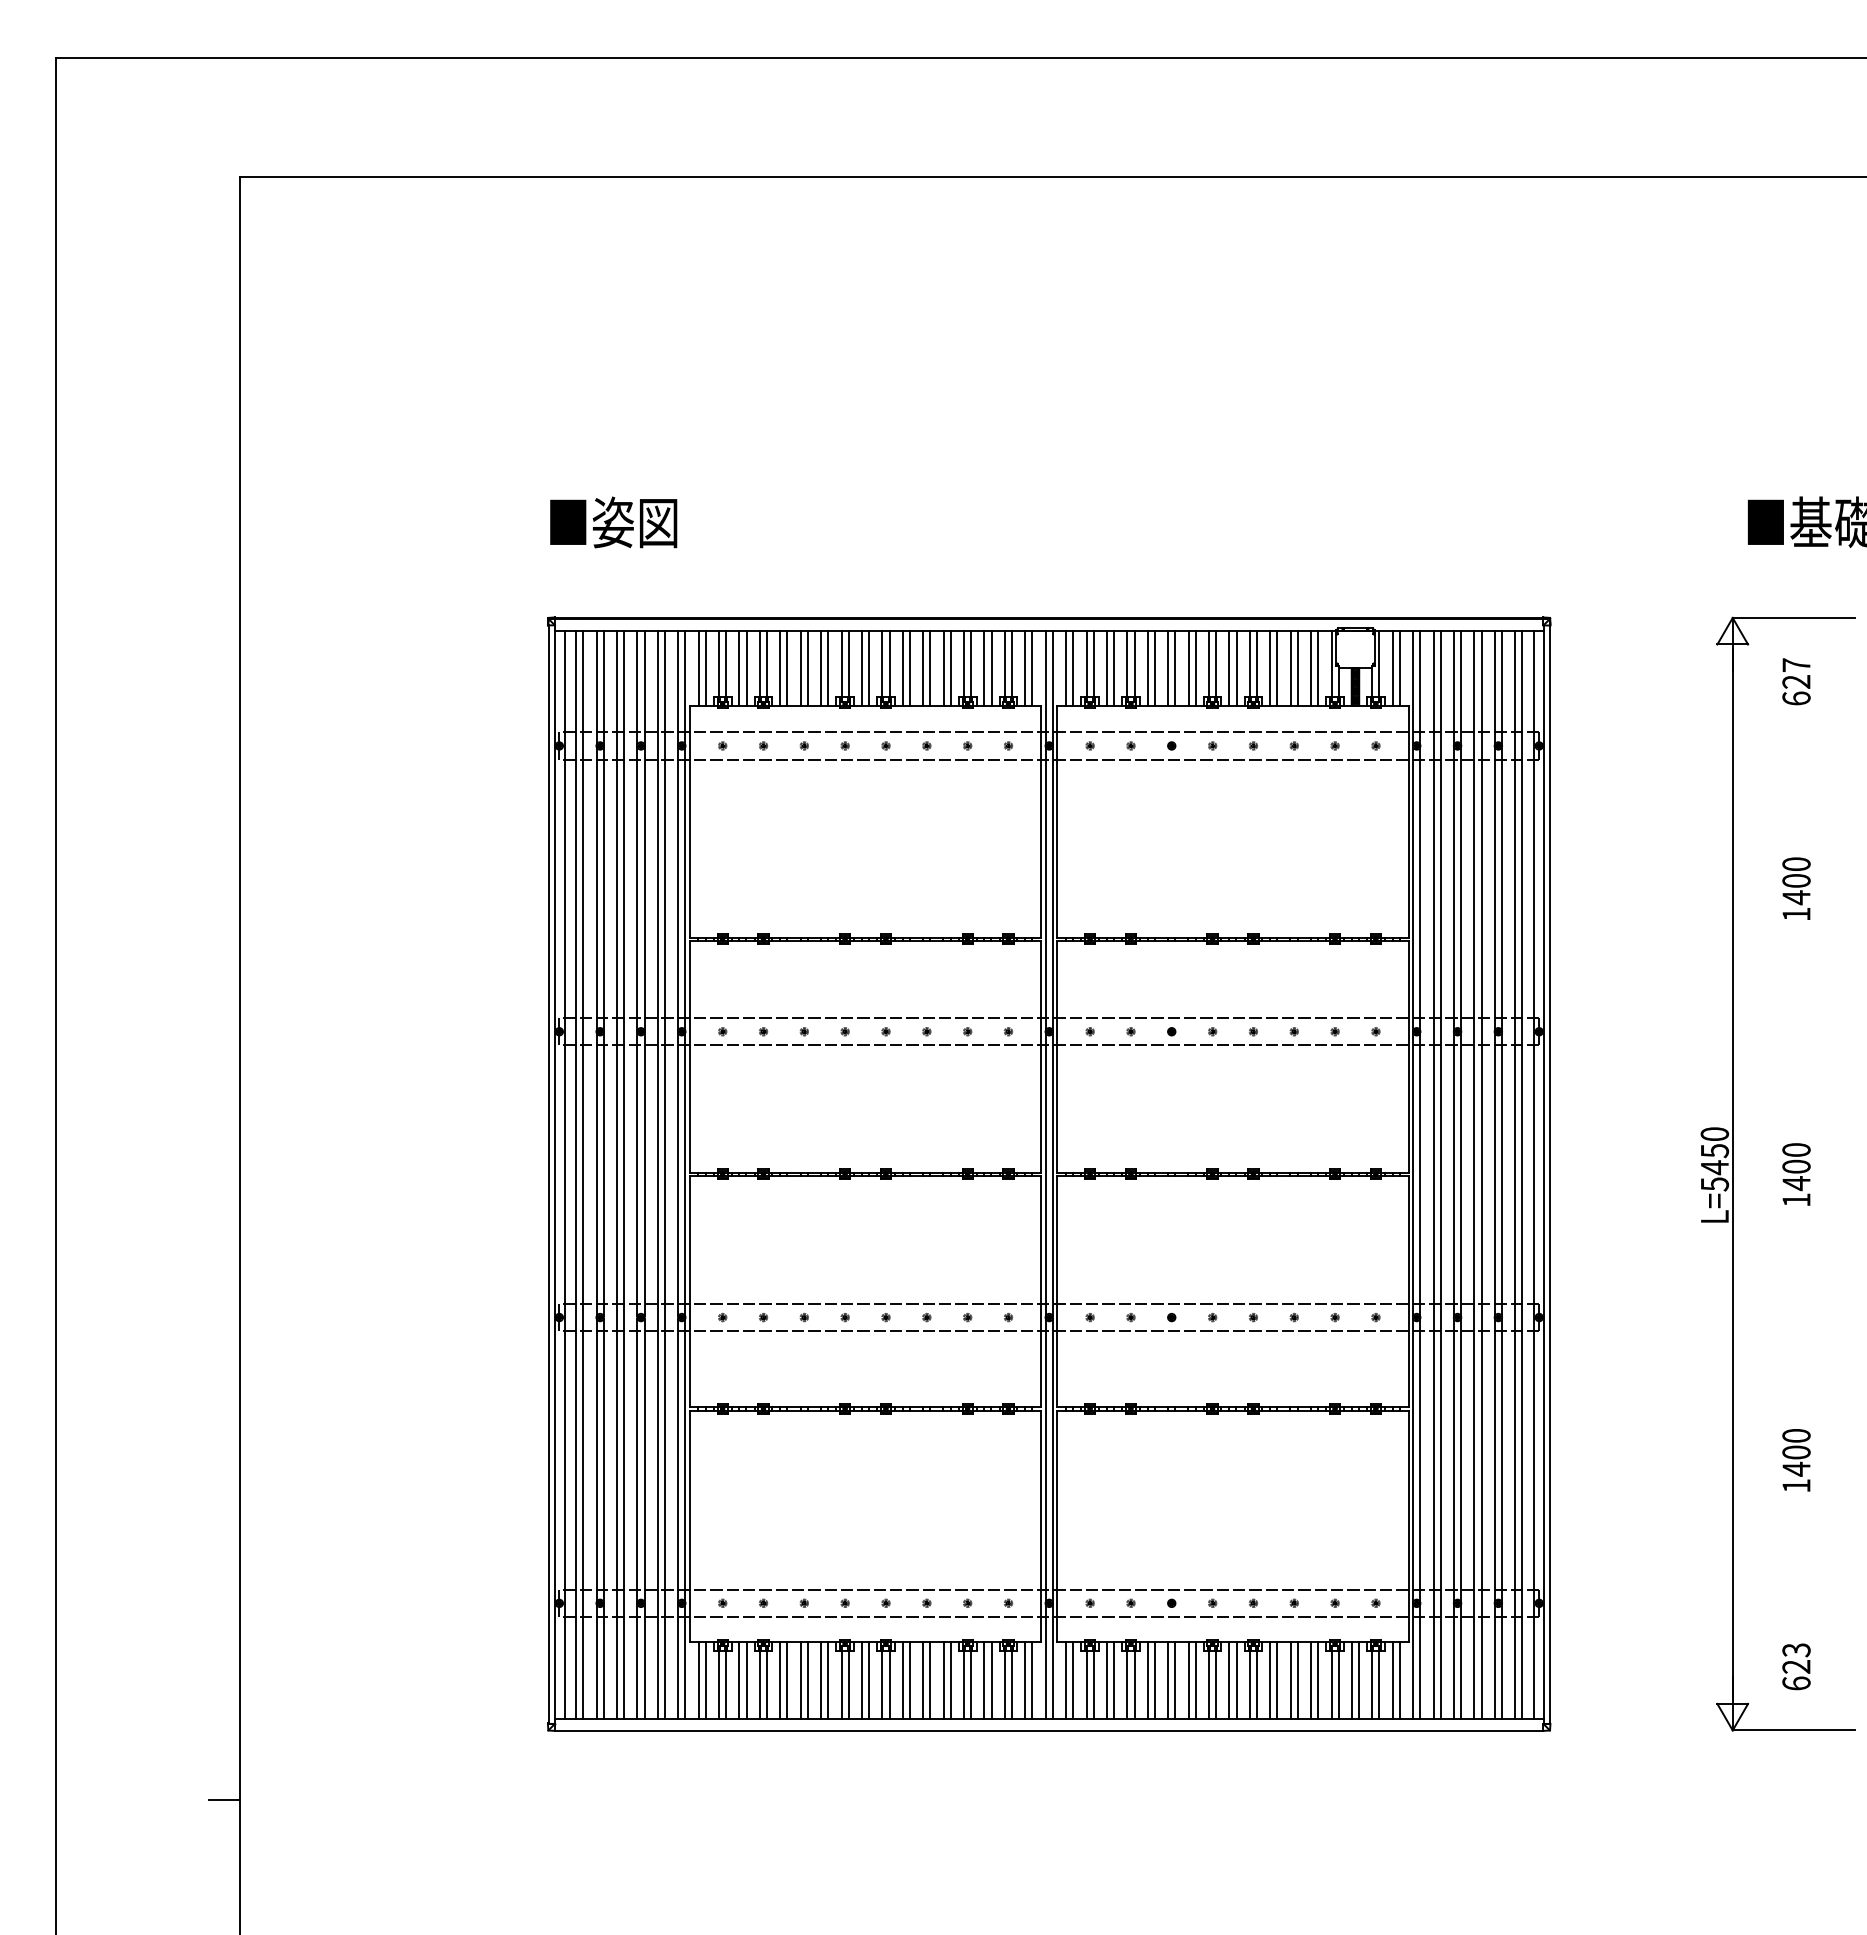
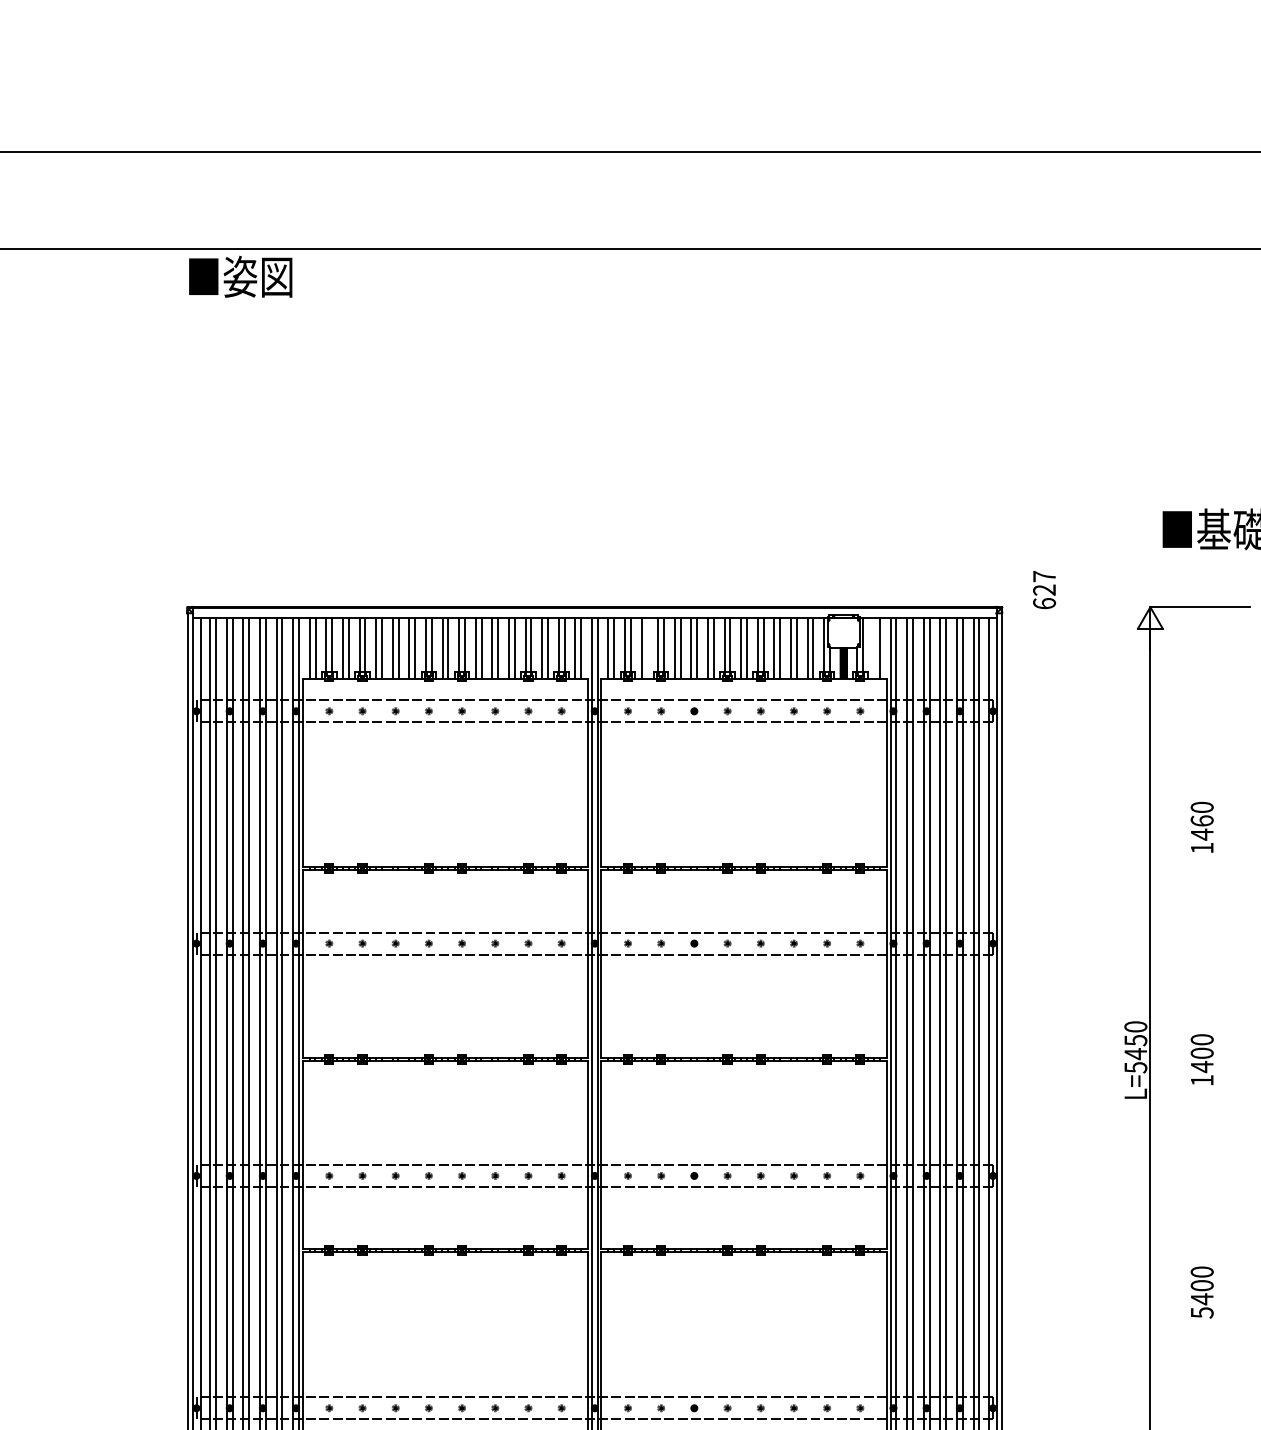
text: (613, 522) -> (240, 276), moved
line: (1114, 668) -> (647, 648), removed
line: (1392, 668) -> (873, 648), removed
text: (1796, 681) -> (1044, 589), moved
text: (1796, 880) -> (1202, 820), 1400 -> 1460
text: (1796, 1486) -> (1202, 1313), 1400 -> 5400

